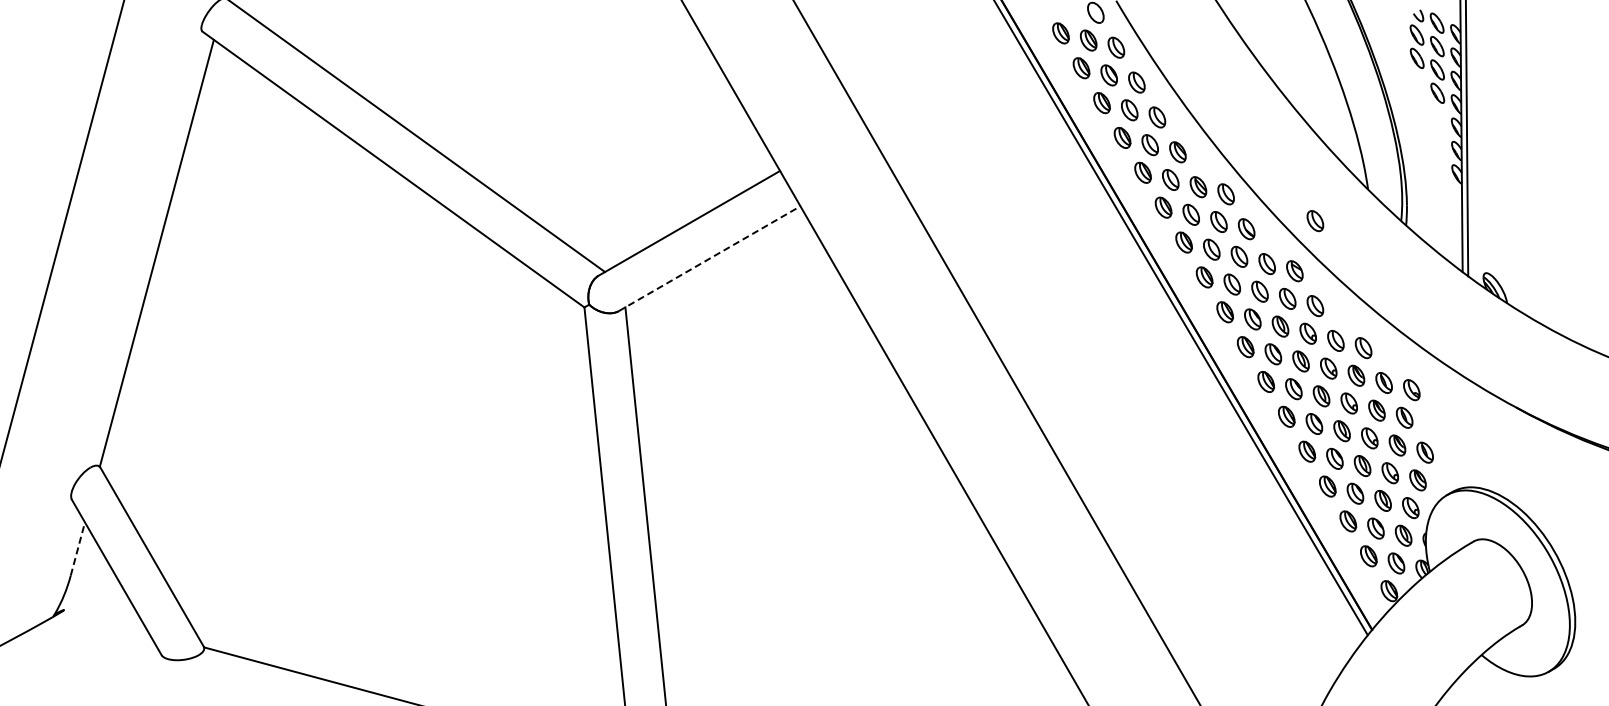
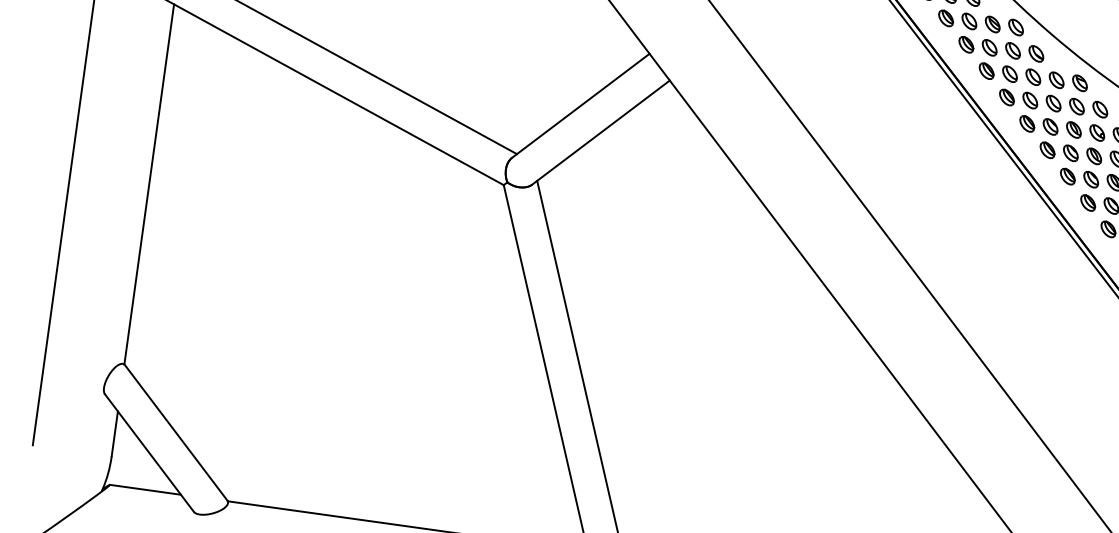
part: (1315, 221) -> (1091, 40), removed
line: (709, 258) -> (600, 132), dashed -> solid
line: (78, 548) -> (115, 433), dashed -> solid
line: (106, 620) -> (145, 489), added

